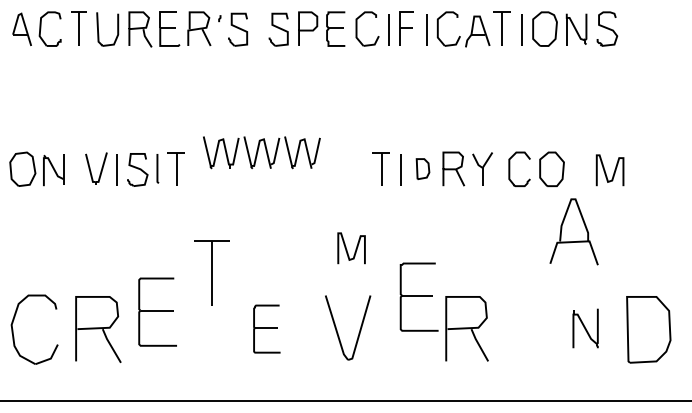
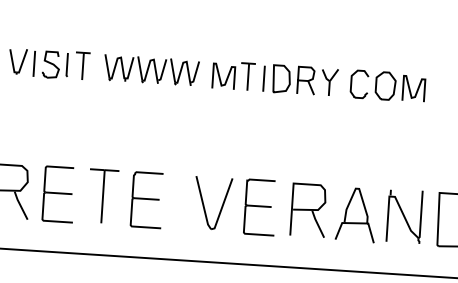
part: (261, 152) -> (151, 70), moved
part: (422, 168) -> (281, 78), size x1.67
curve: (605, 170) -> (410, 88), moved
part: (573, 231) -> (355, 214), moved
curve: (355, 248) -> (226, 76), moved
part: (211, 272) -> (102, 195), moved
part: (418, 296) -> (259, 206), moved
part: (157, 311) -> (58, 193), moved
part: (266, 328) -> (146, 199), size x1.43
part: (585, 328) -> (404, 216), size x1.67

